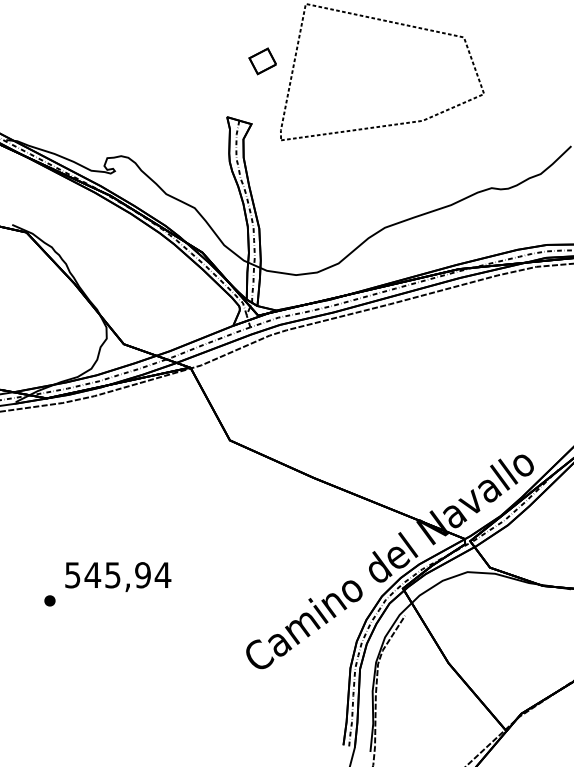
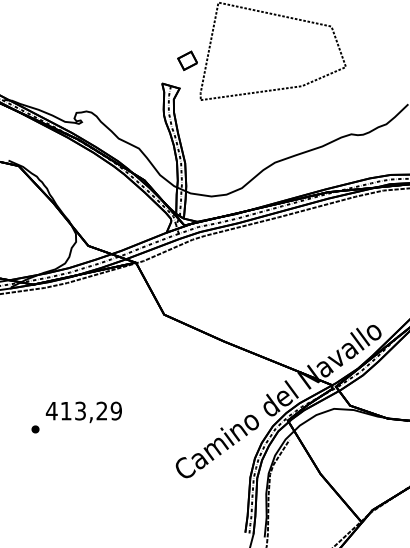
part: (262, 61) -> (187, 60), moved
text: (117, 575) -> (83, 411), 545,94 -> 413,29

